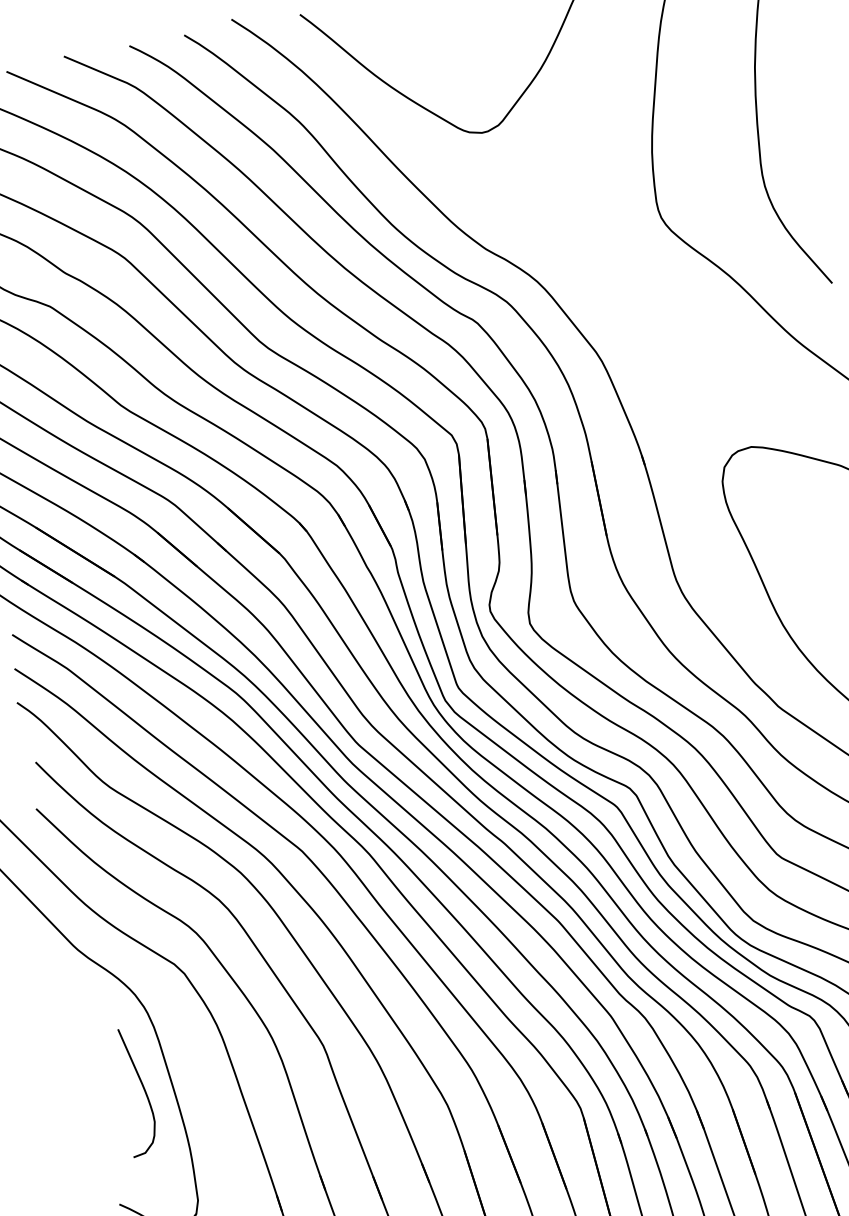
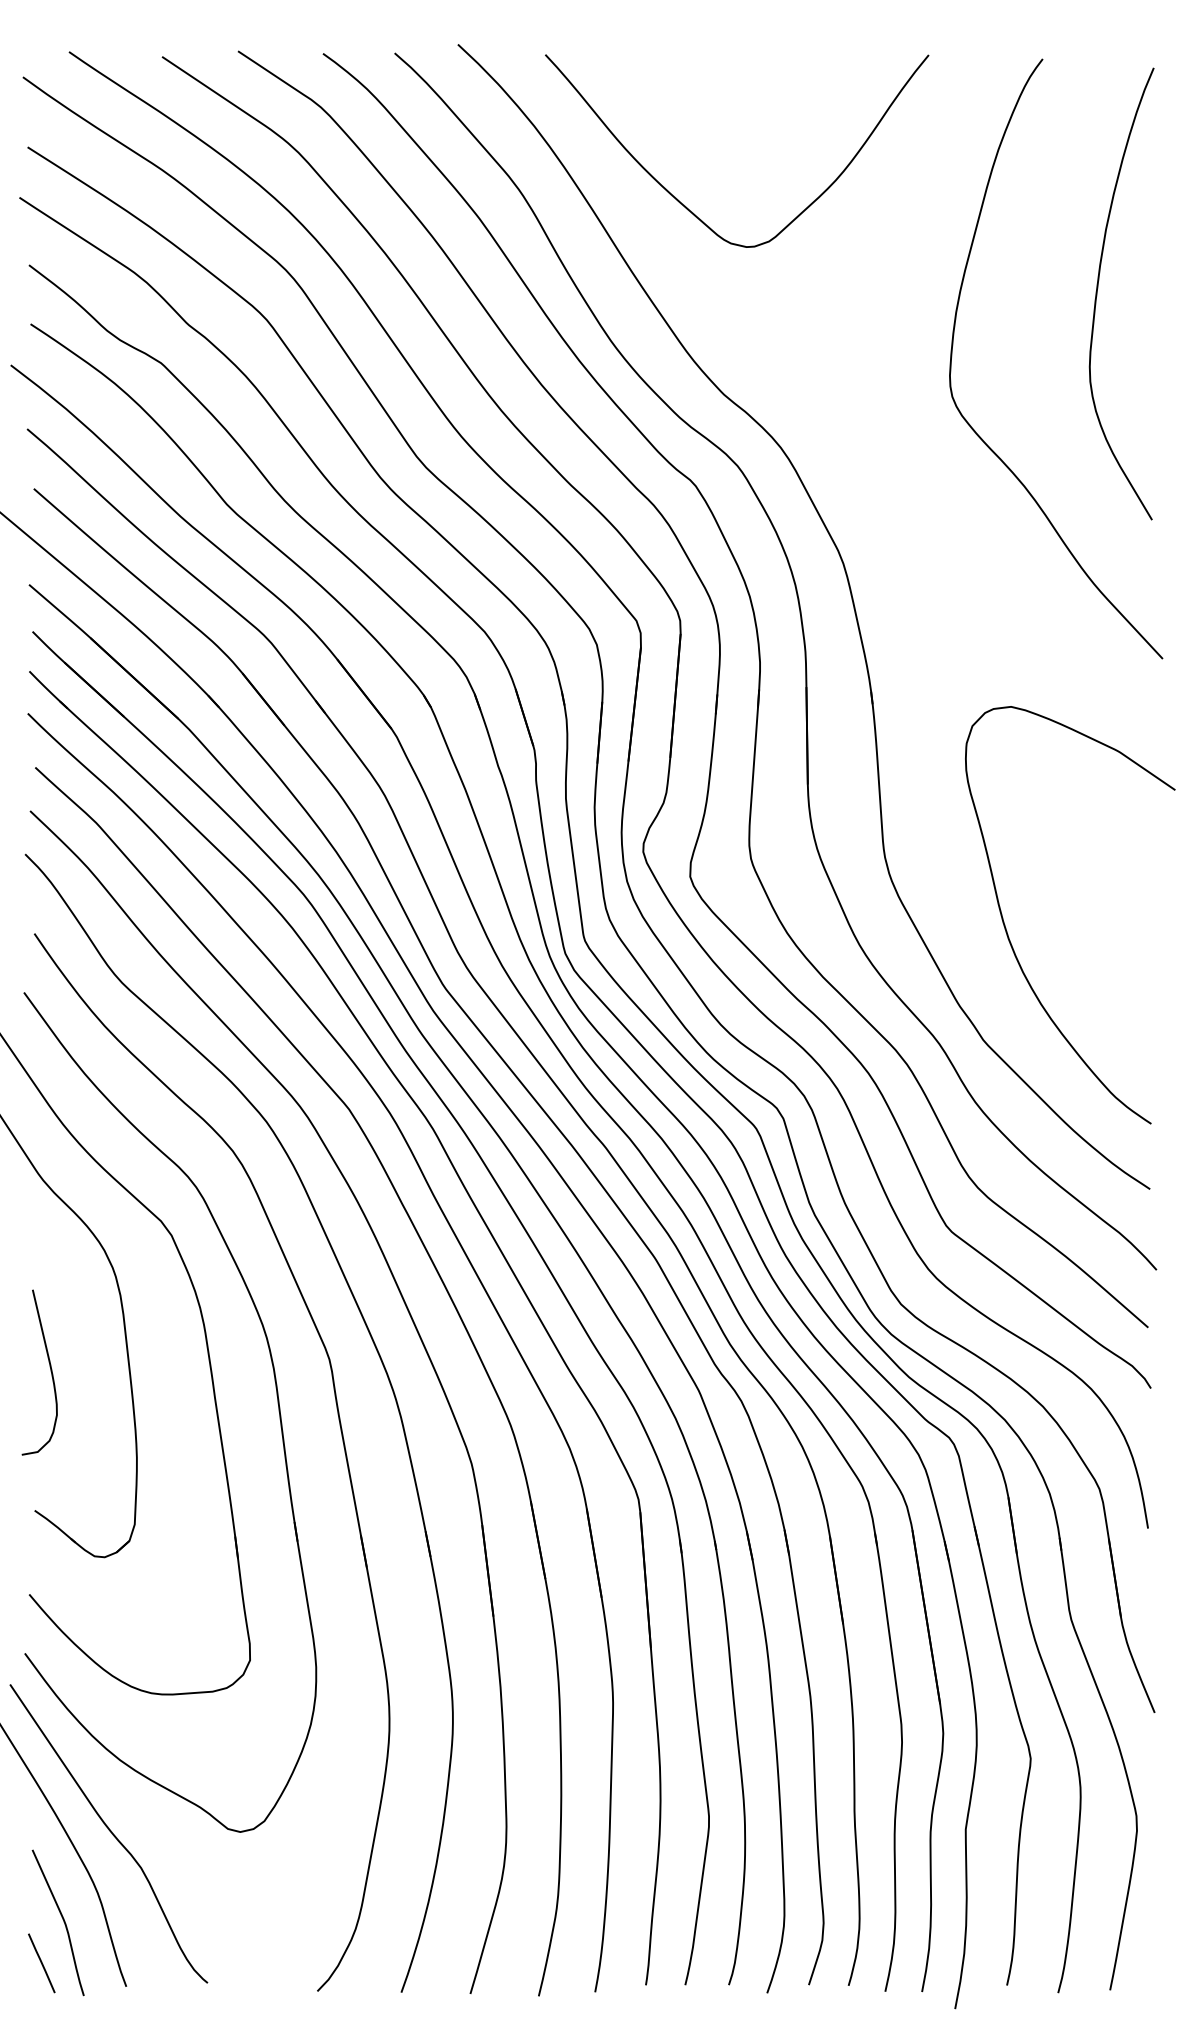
curve: (143, 1089) -> (50, 1371), moved

